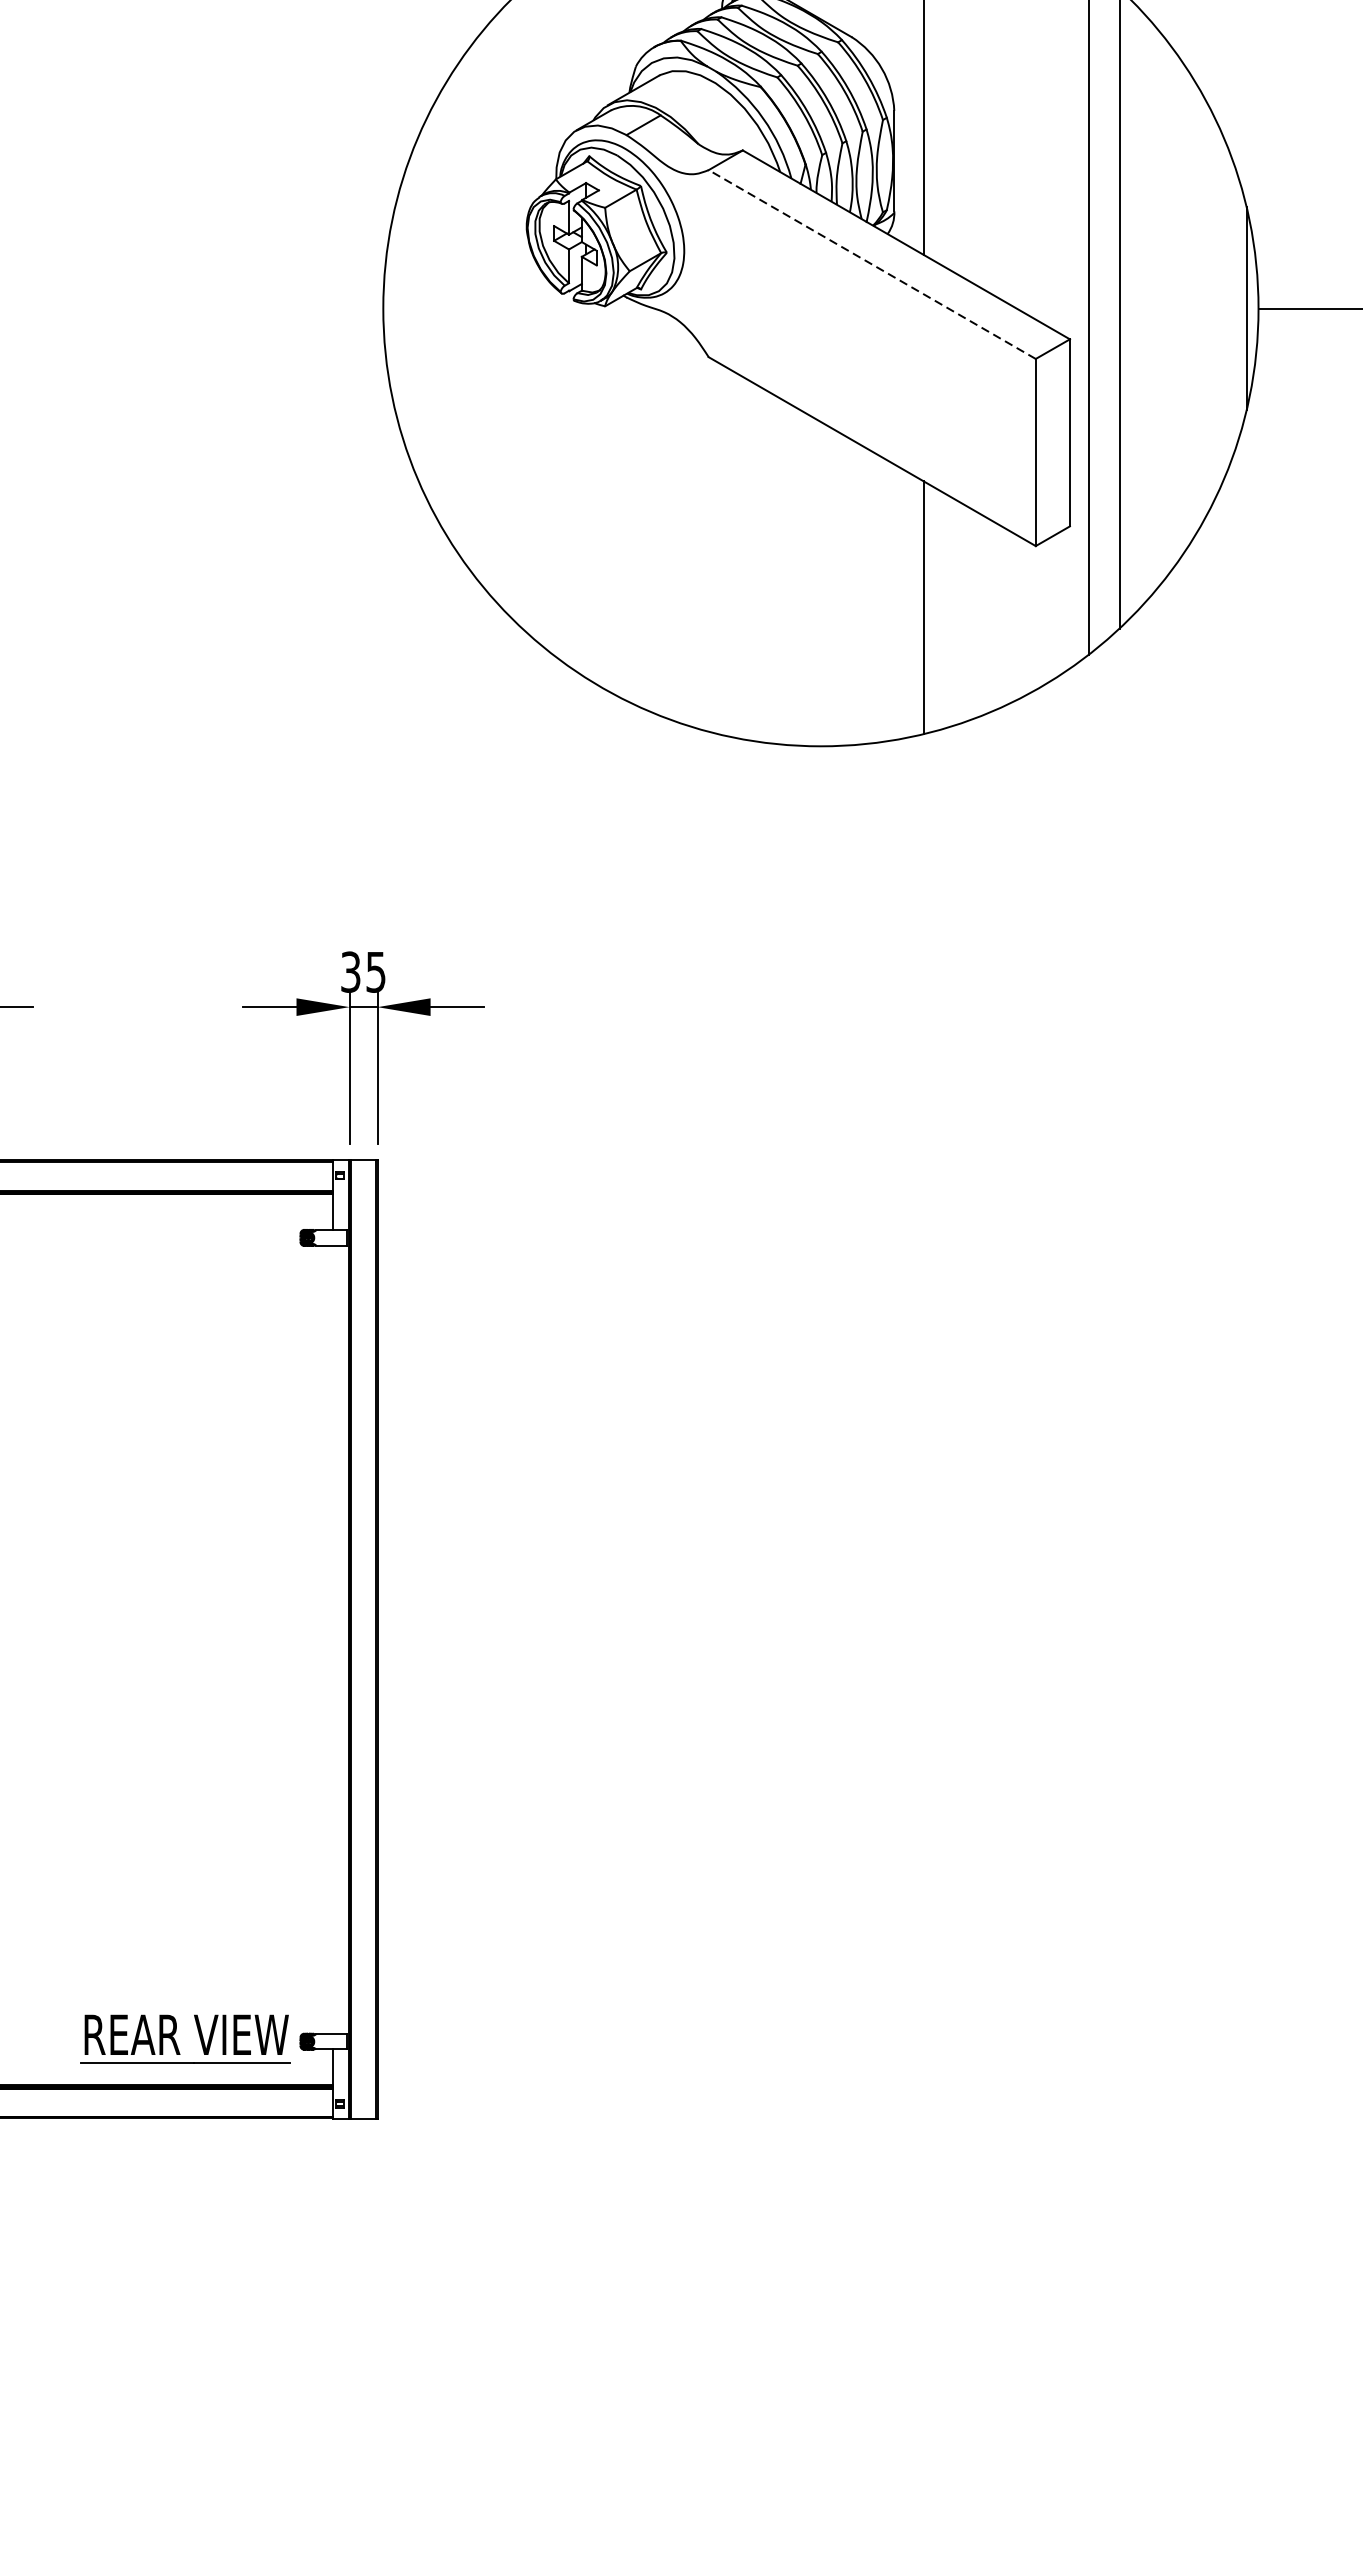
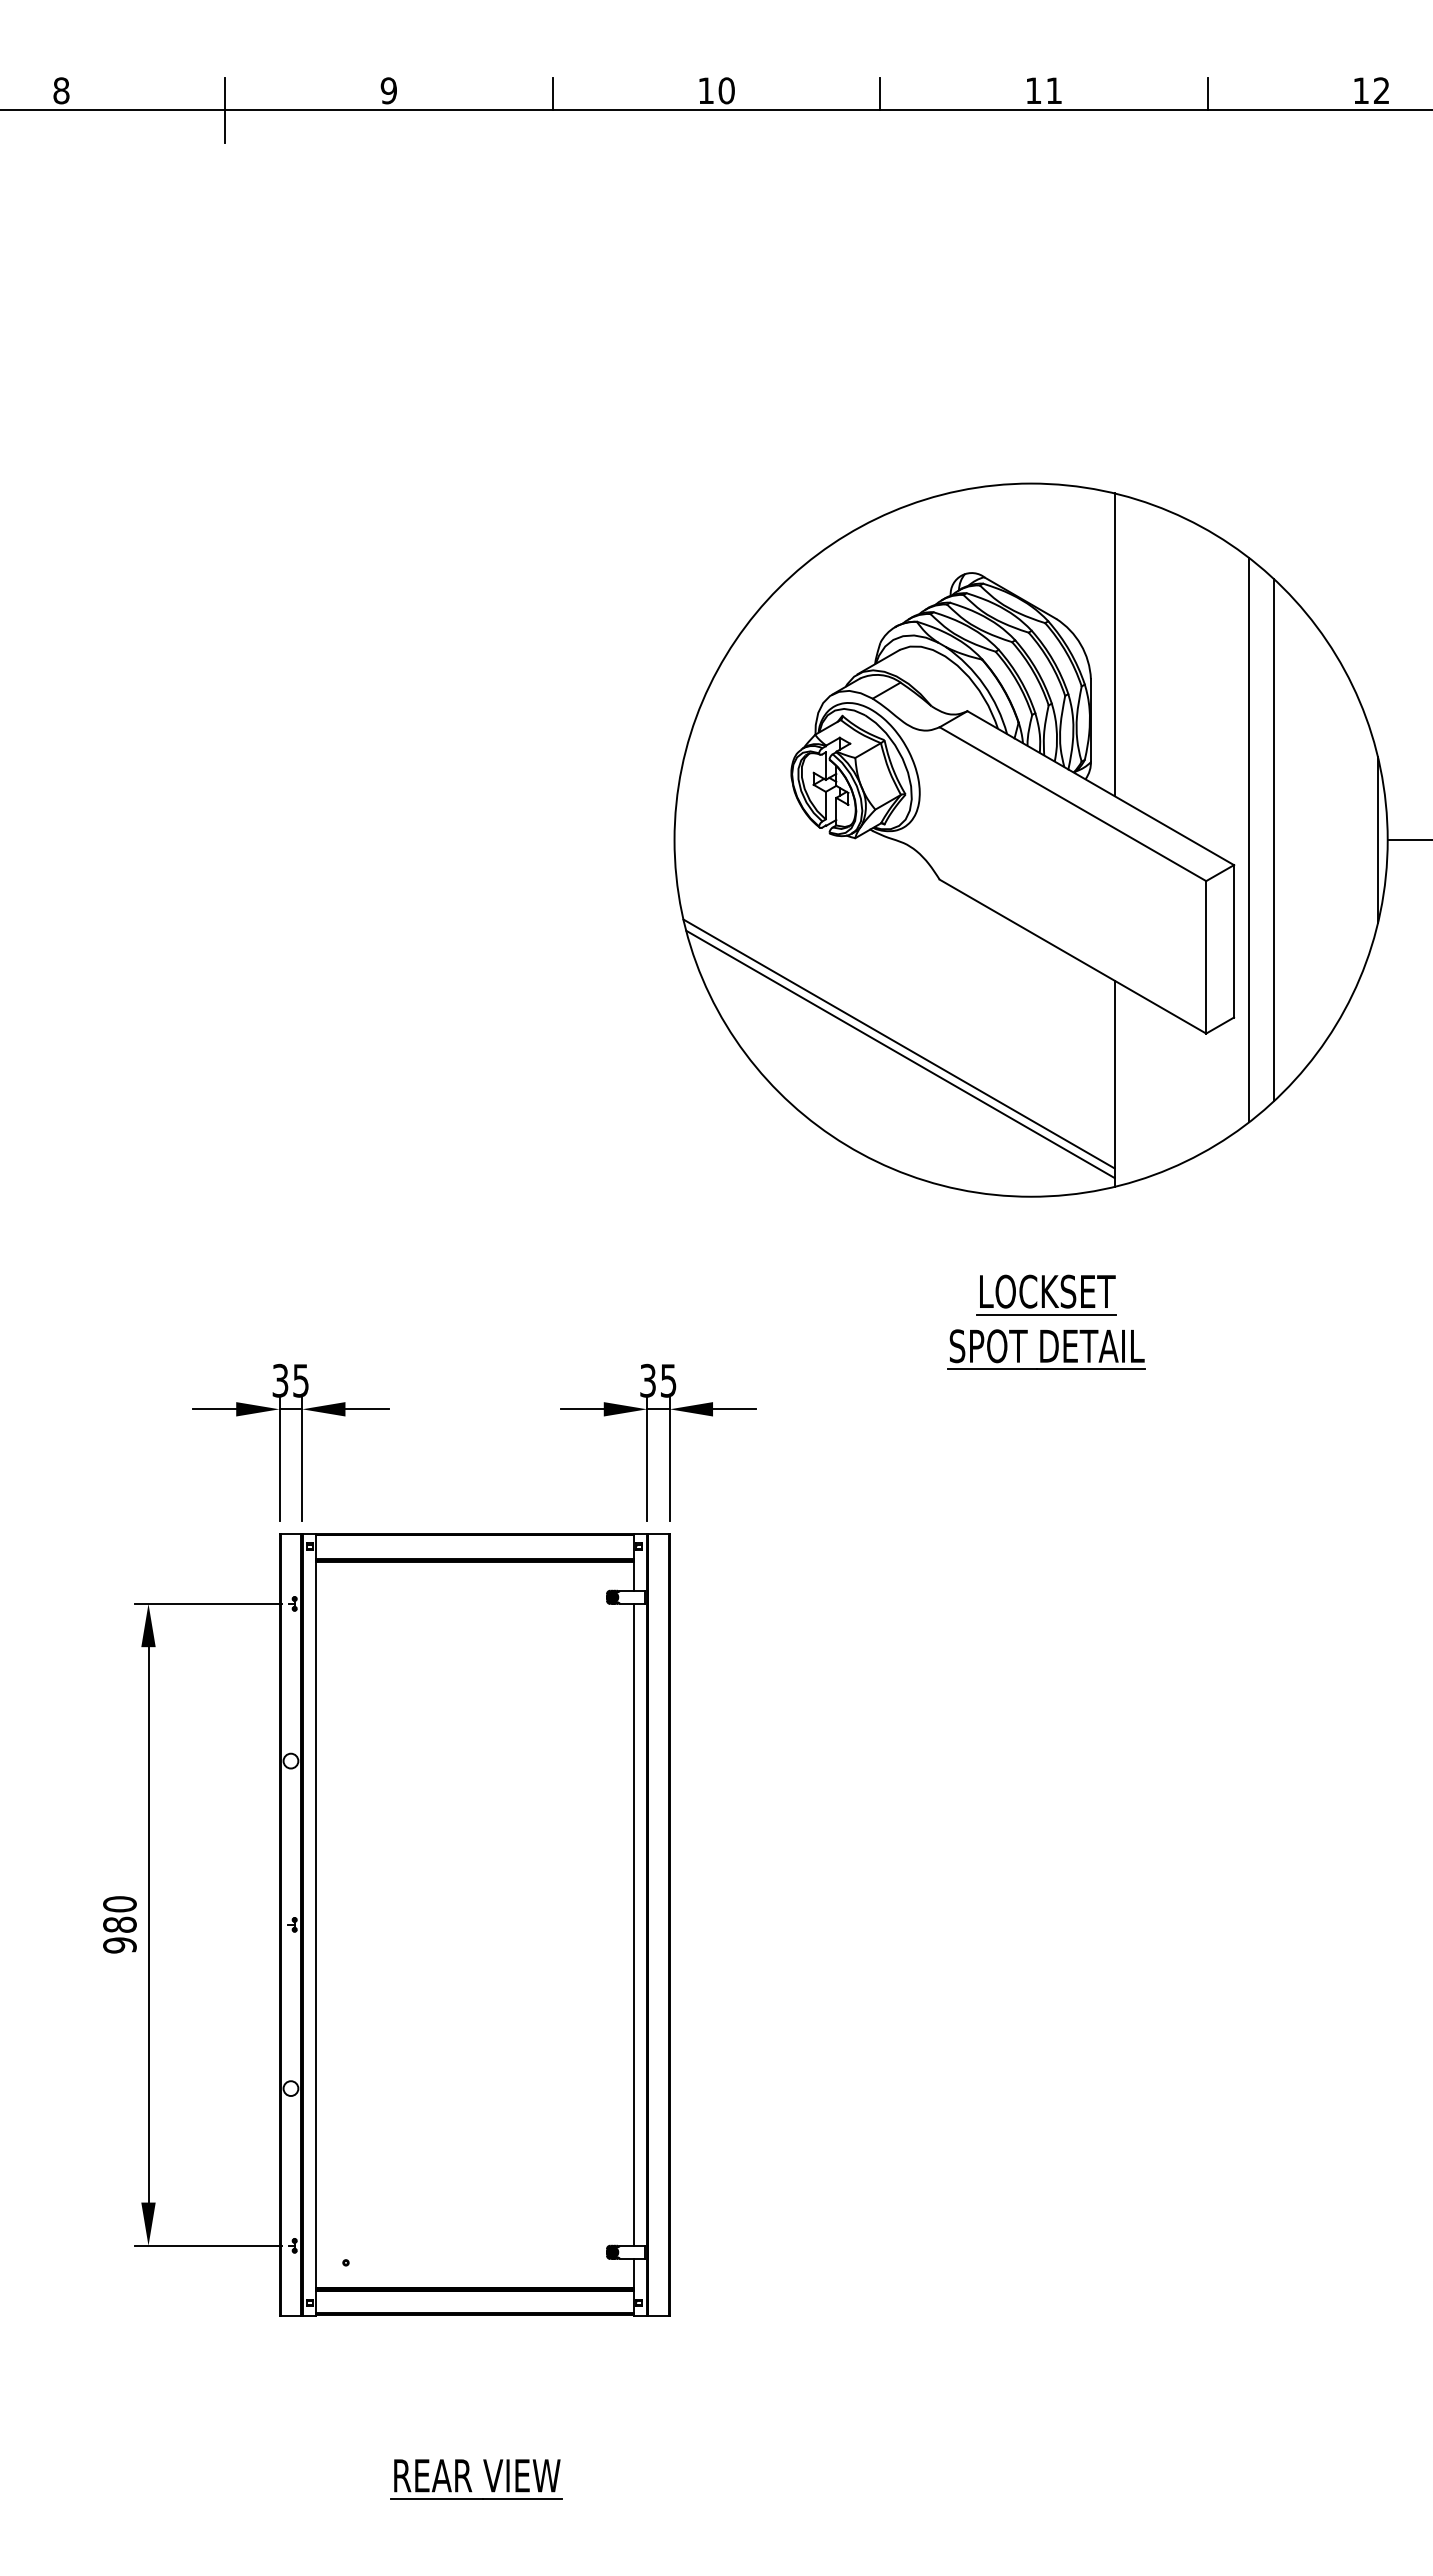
line: (871, 264) -> (1072, 804), dashed -> solid
line: (658, 558) -> (898, 1043), added
line: (660, 571) -> (900, 1054), added
part: (839, 899) -> (1046, 1321), added
line: (332, 1639) -> (633, 1924), added
part: (175, 2040) -> (468, 2480), moved

